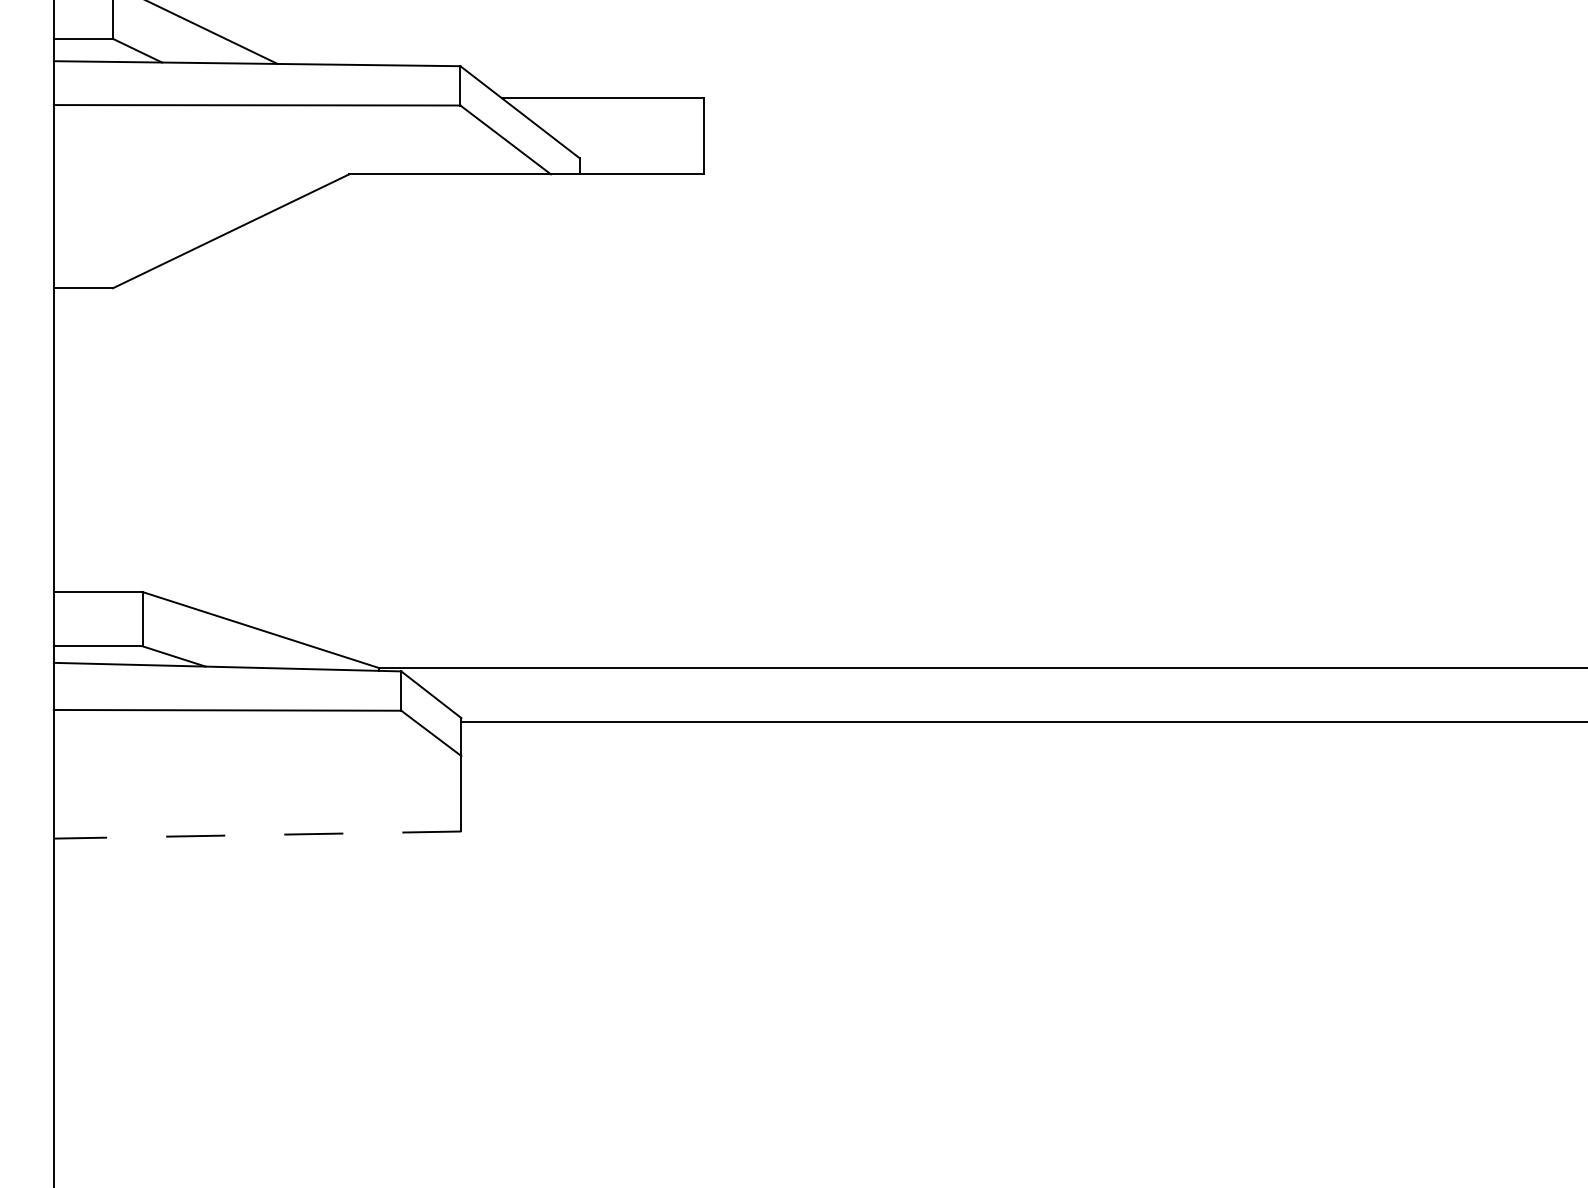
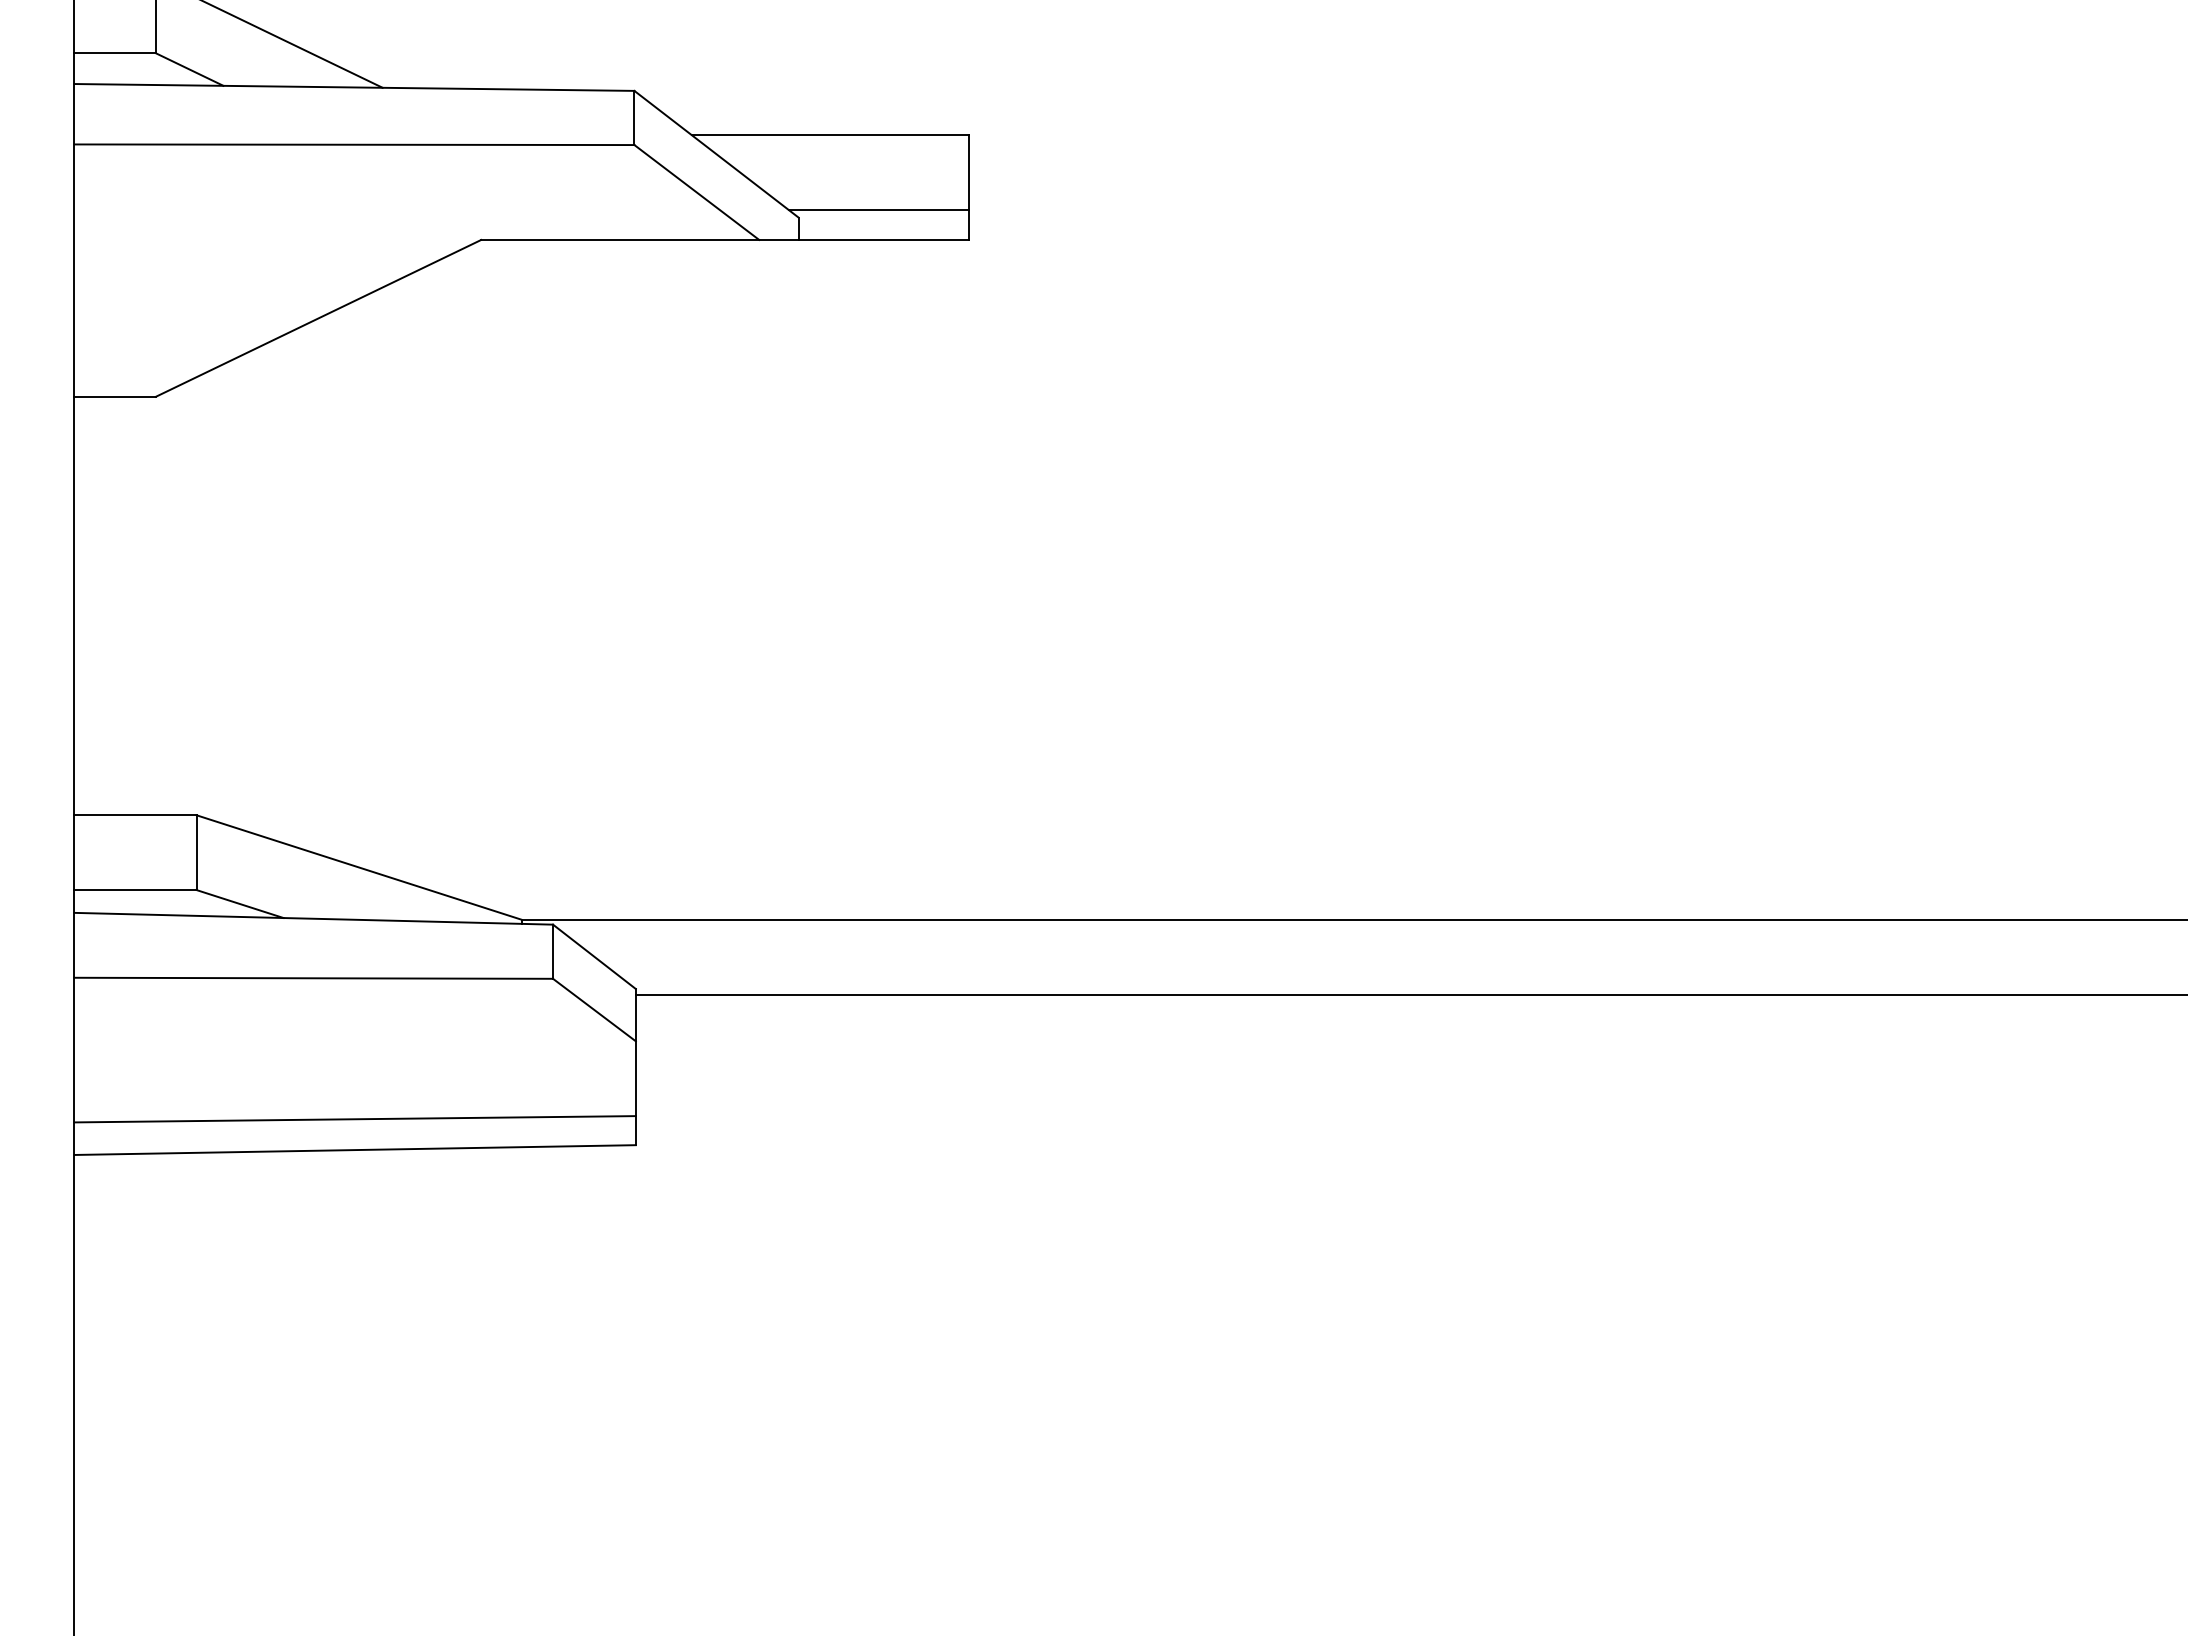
line: (637, 153) -> (878, 210), added
line: (257, 812) -> (354, 1119), added
line: (257, 835) -> (355, 1150), dashed -> solid

